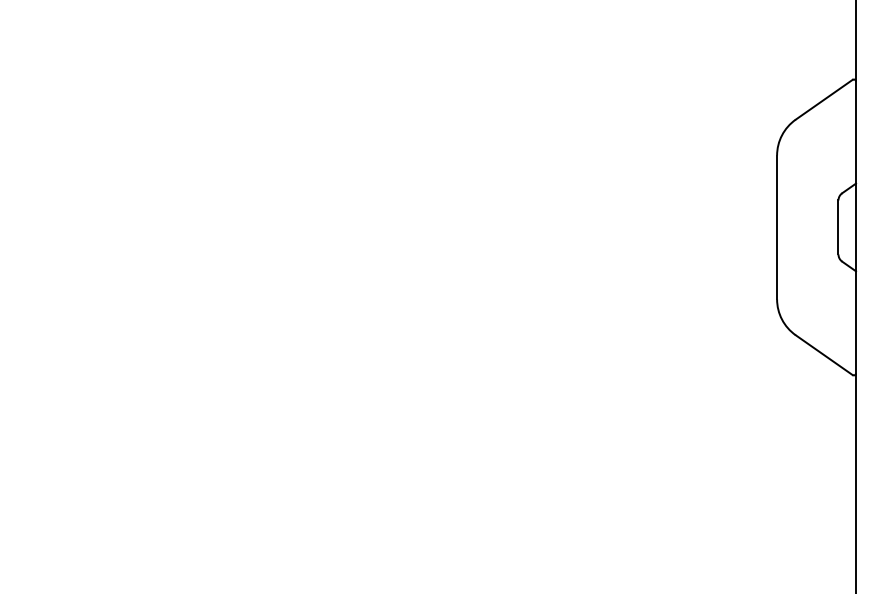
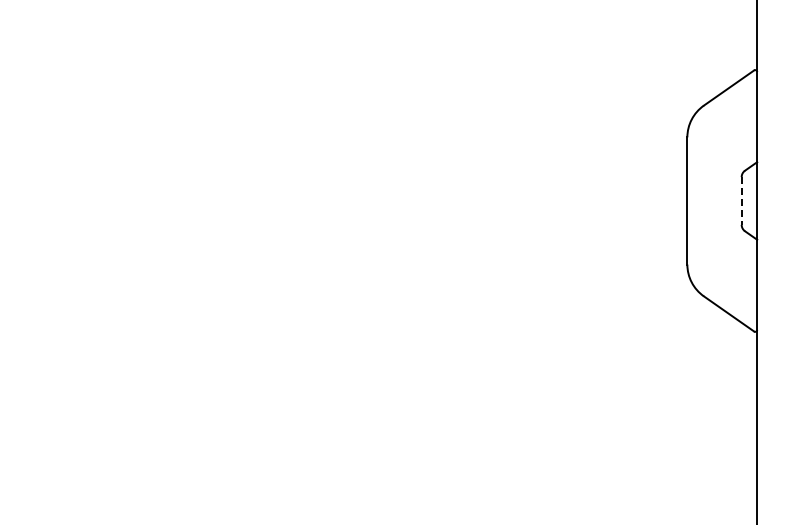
line: (838, 226) -> (741, 200), solid -> dashed

